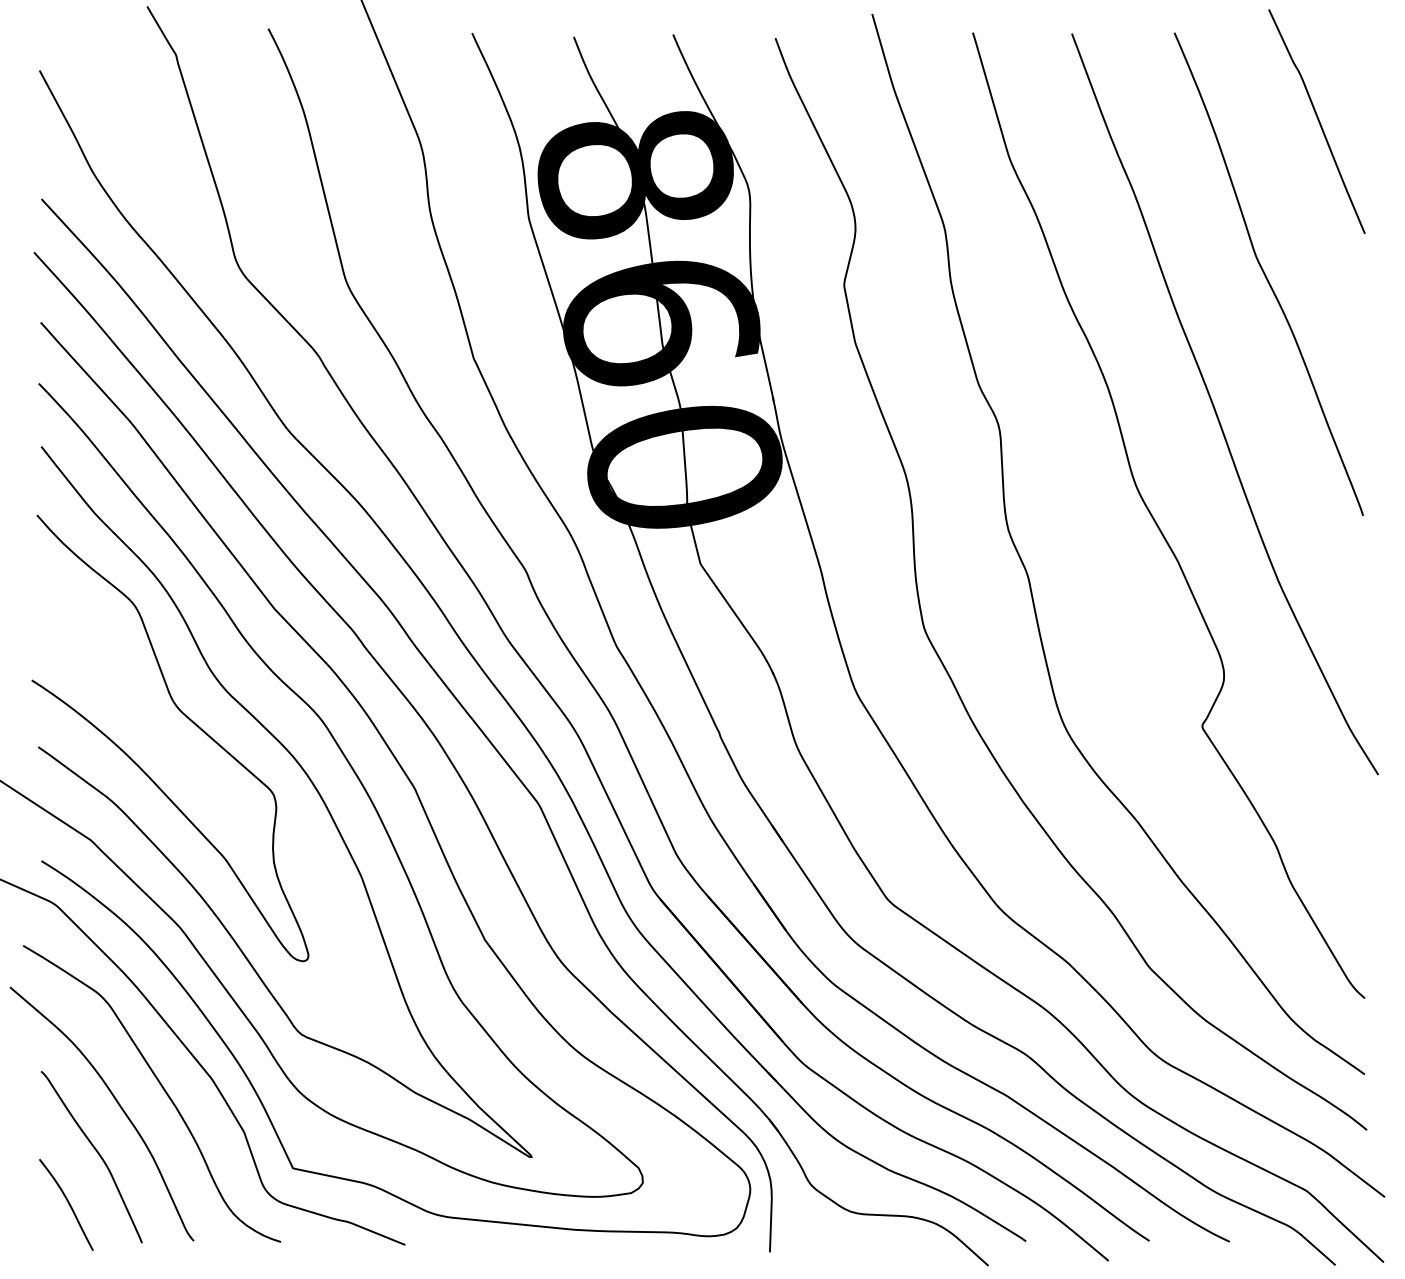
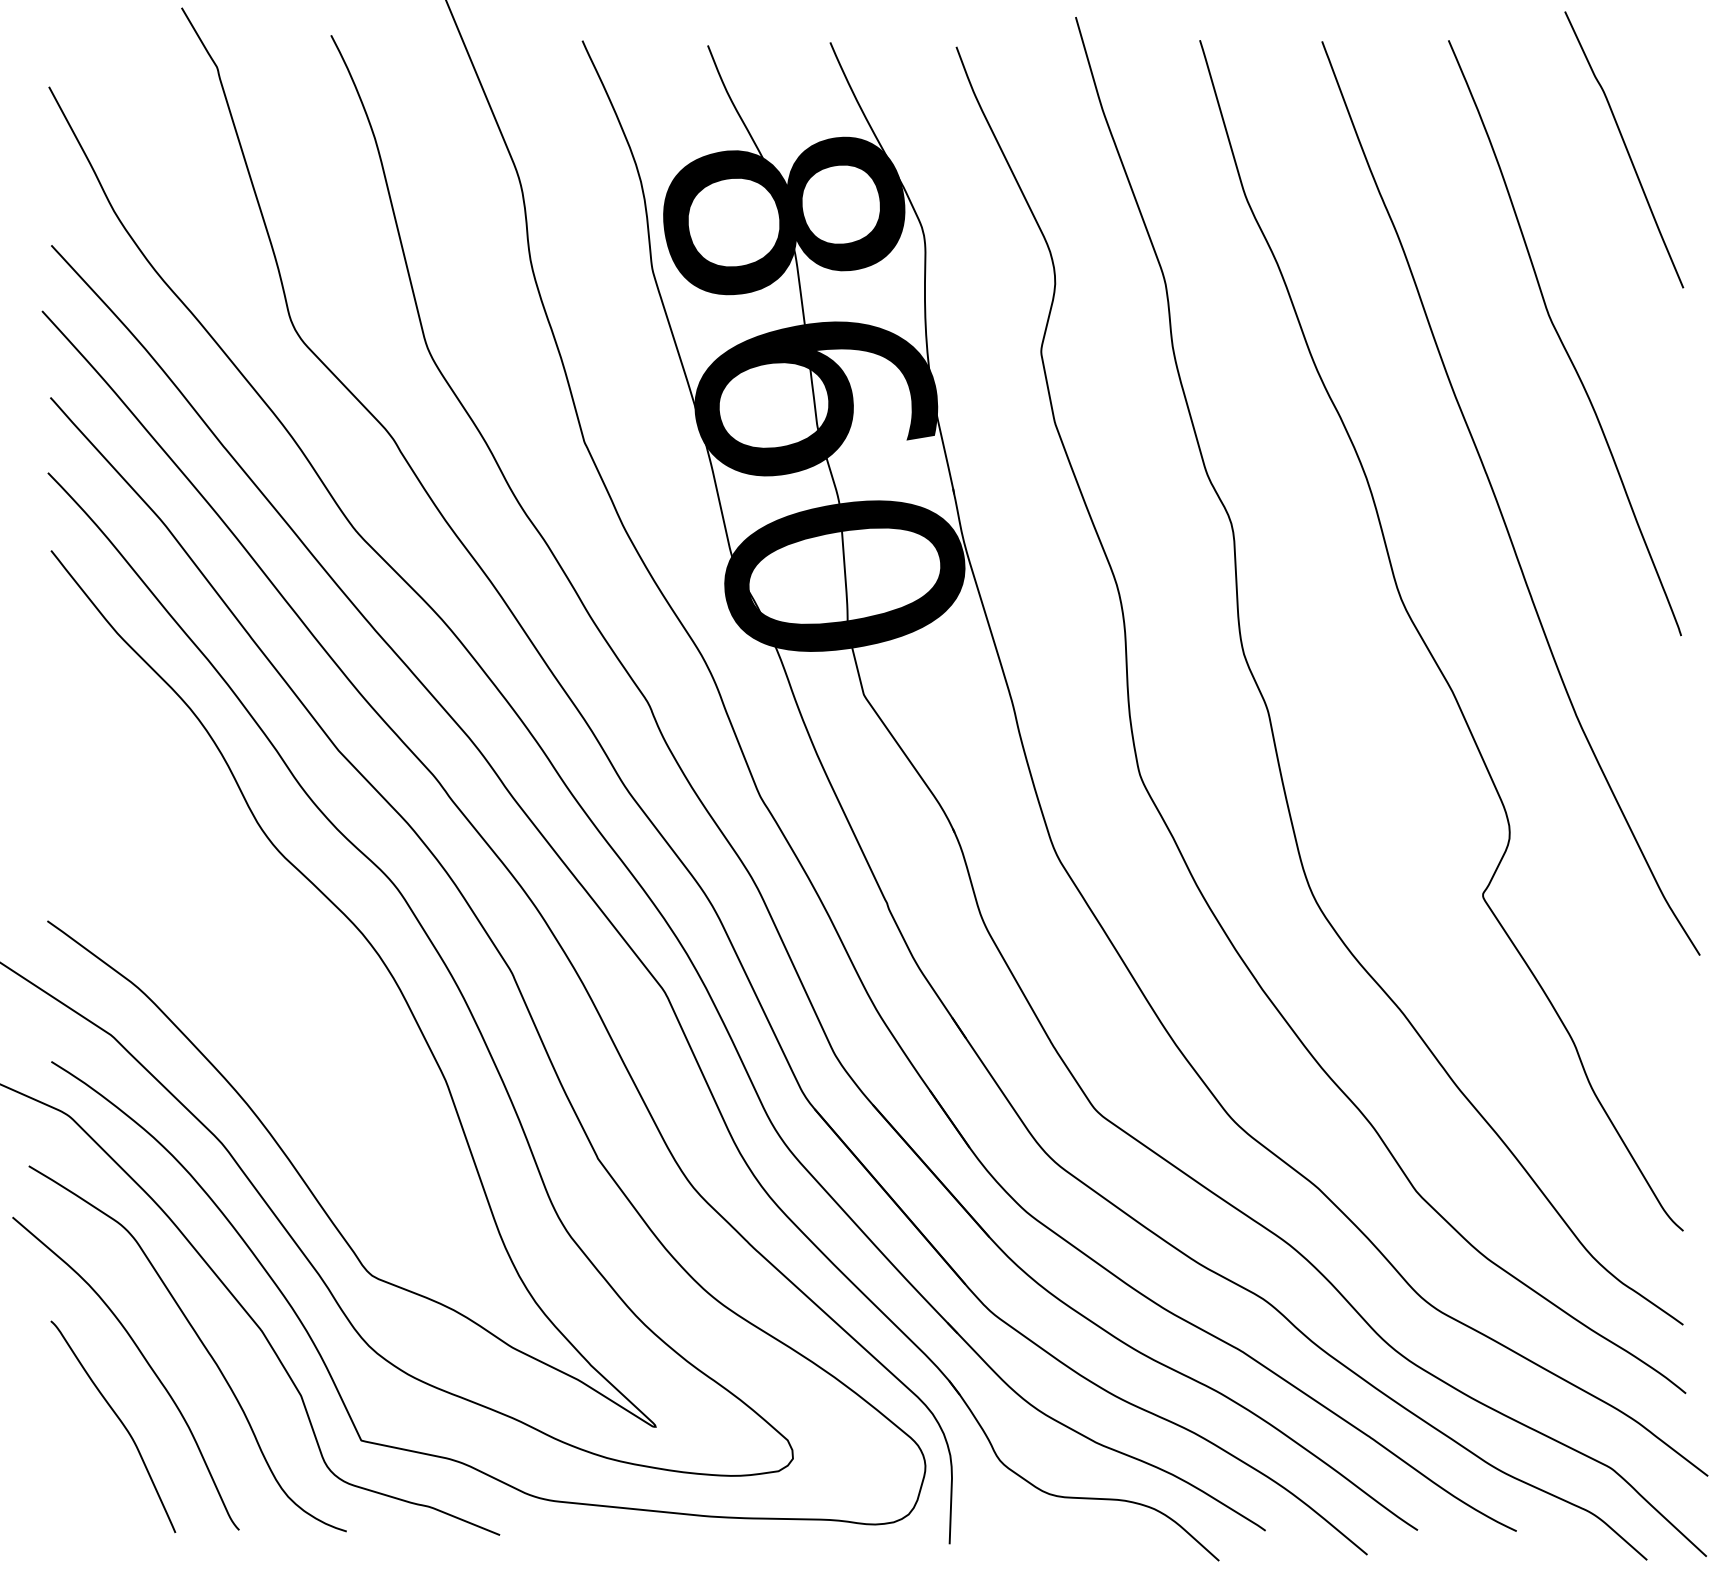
curve: (188, 719) -> (232, 887), removed
curve: (68, 1204) -> (84, 1485), removed

